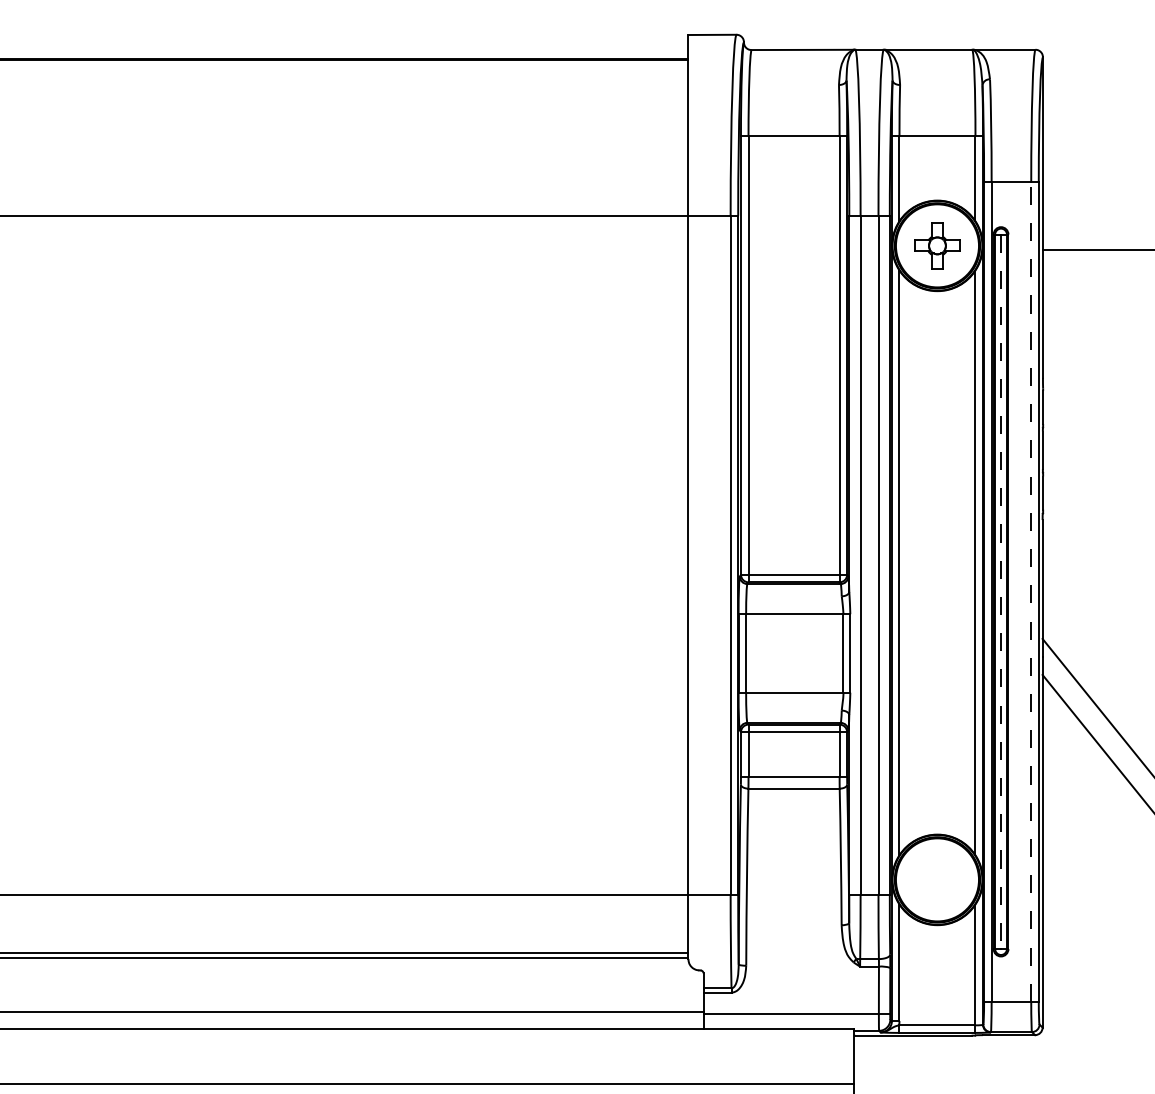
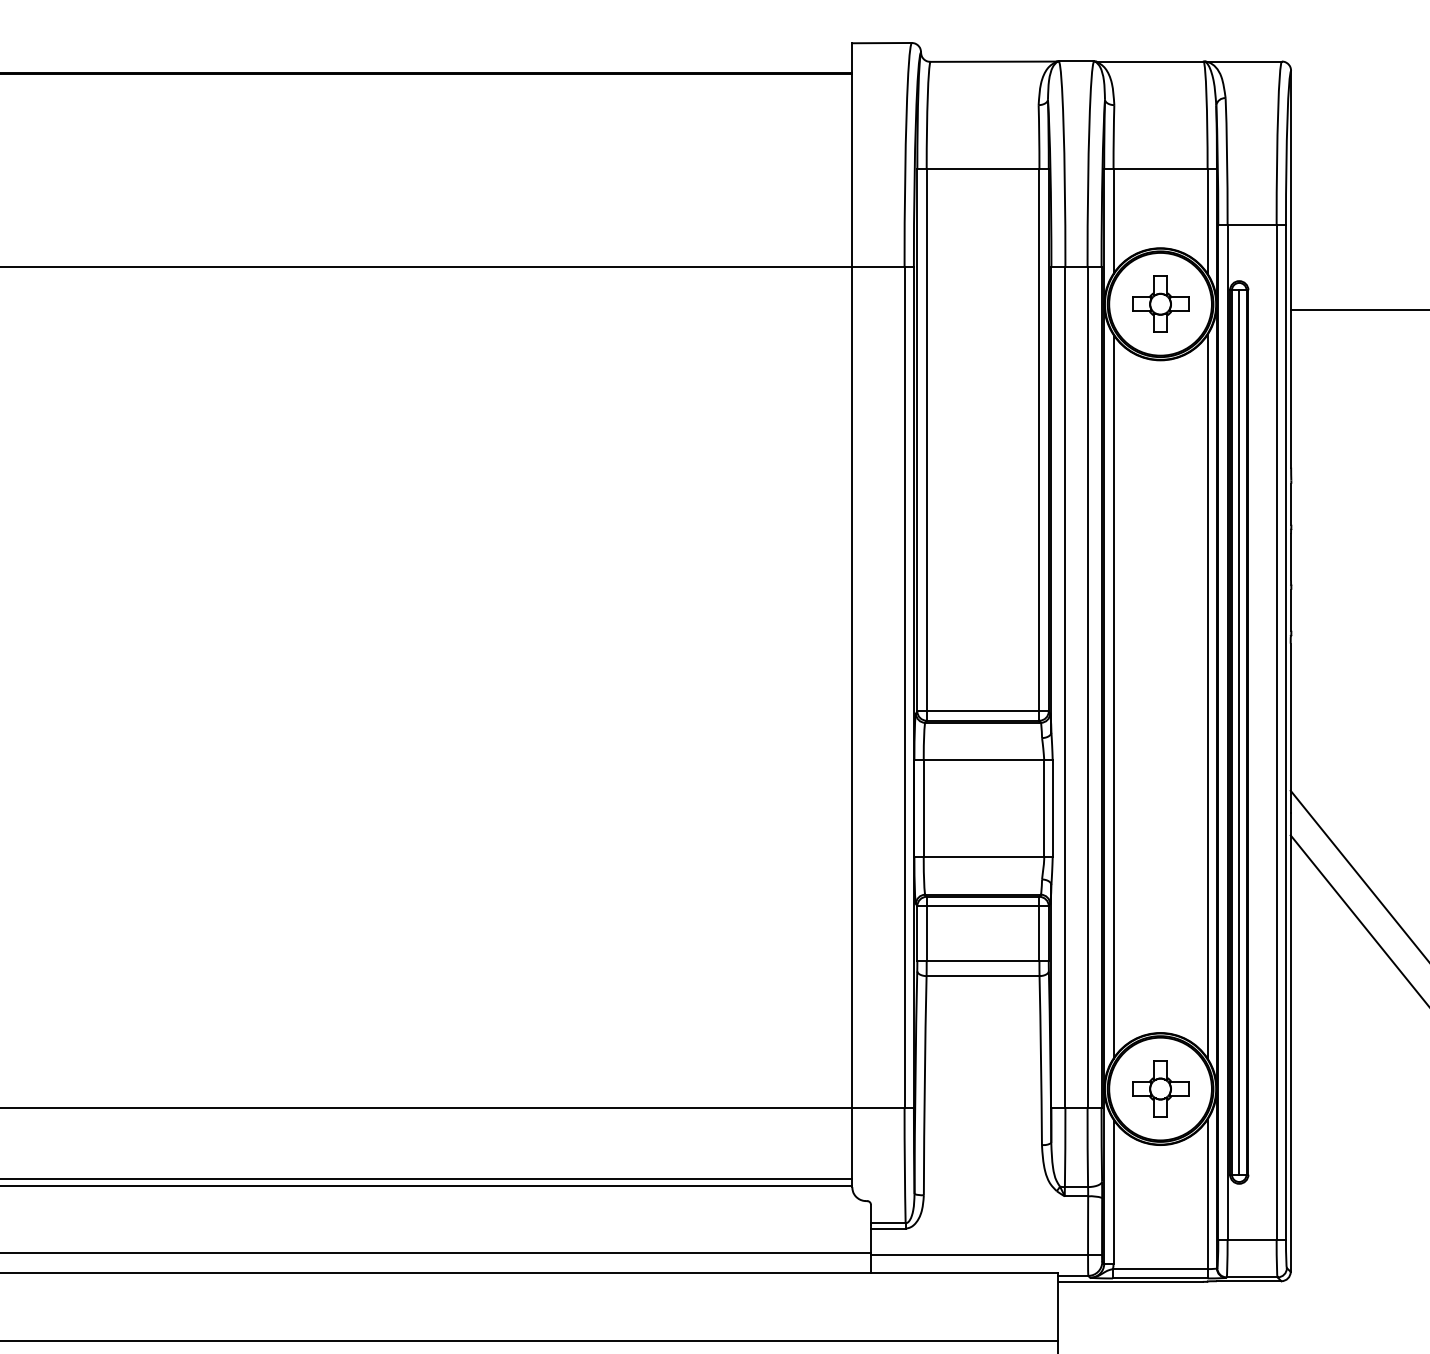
line: (1001, 591) -> (1239, 732), dashed -> solid
line: (1031, 591) -> (1276, 732), dashed -> solid
part: (937, 879) -> (1160, 1088), added

